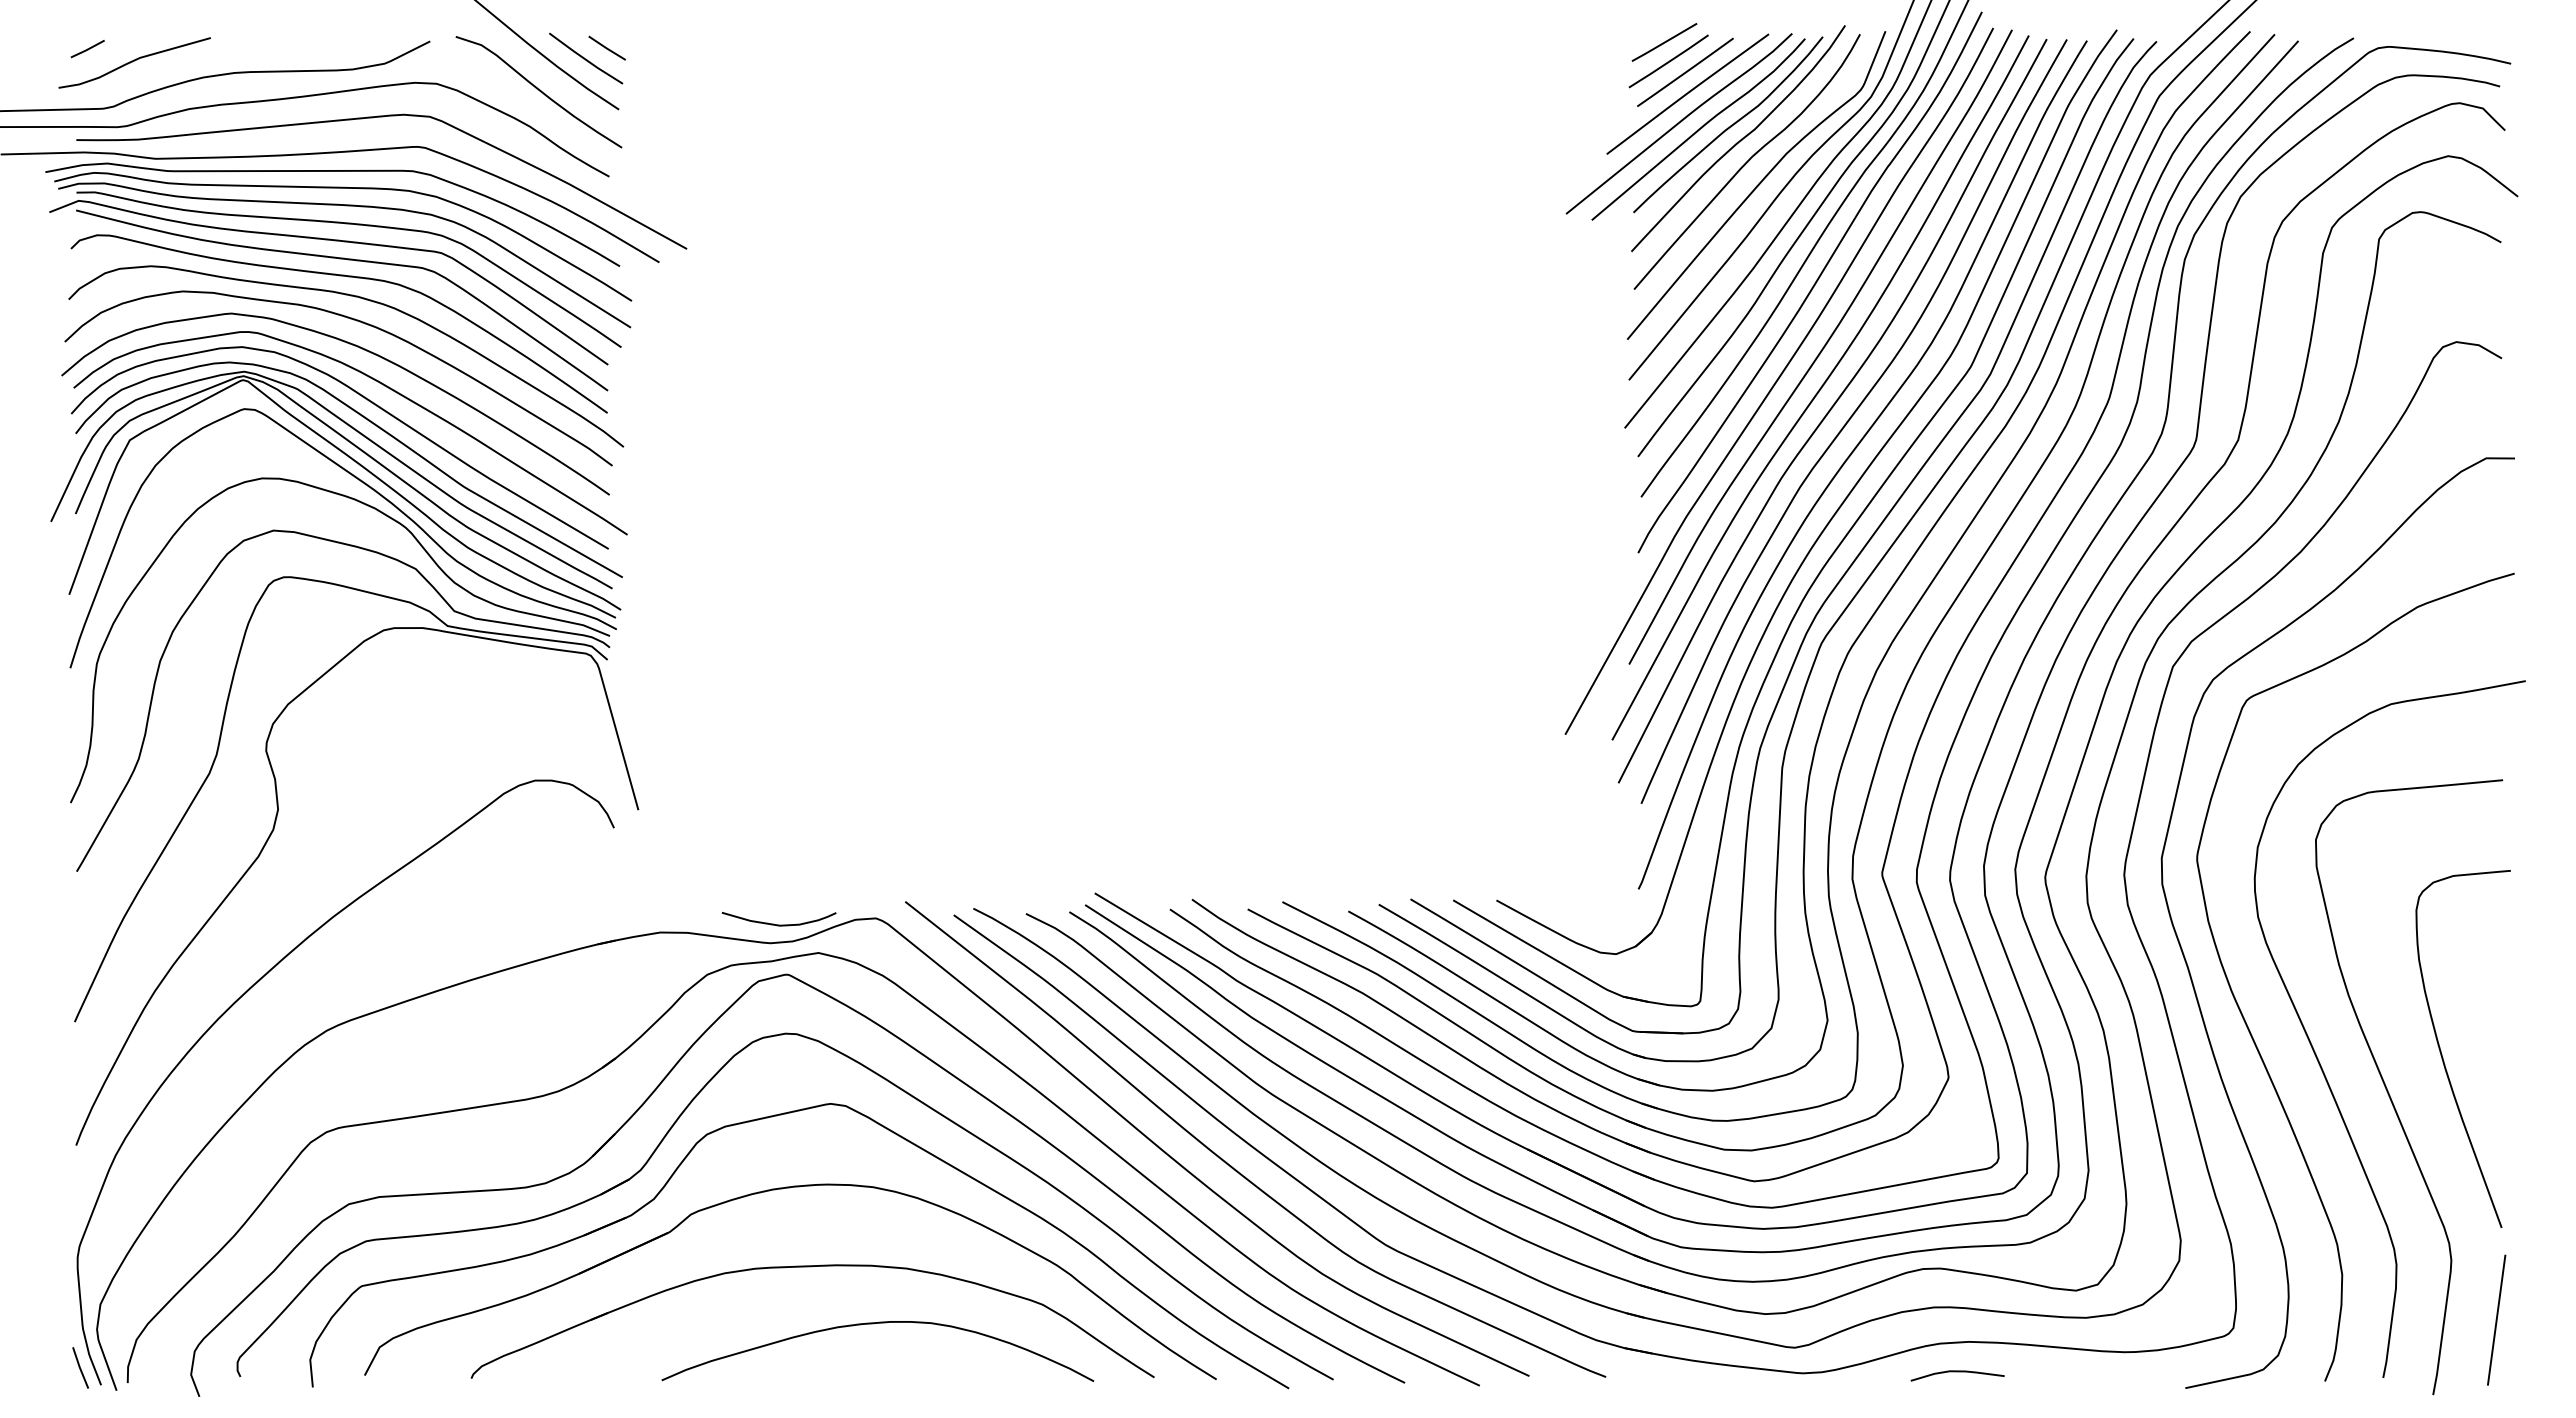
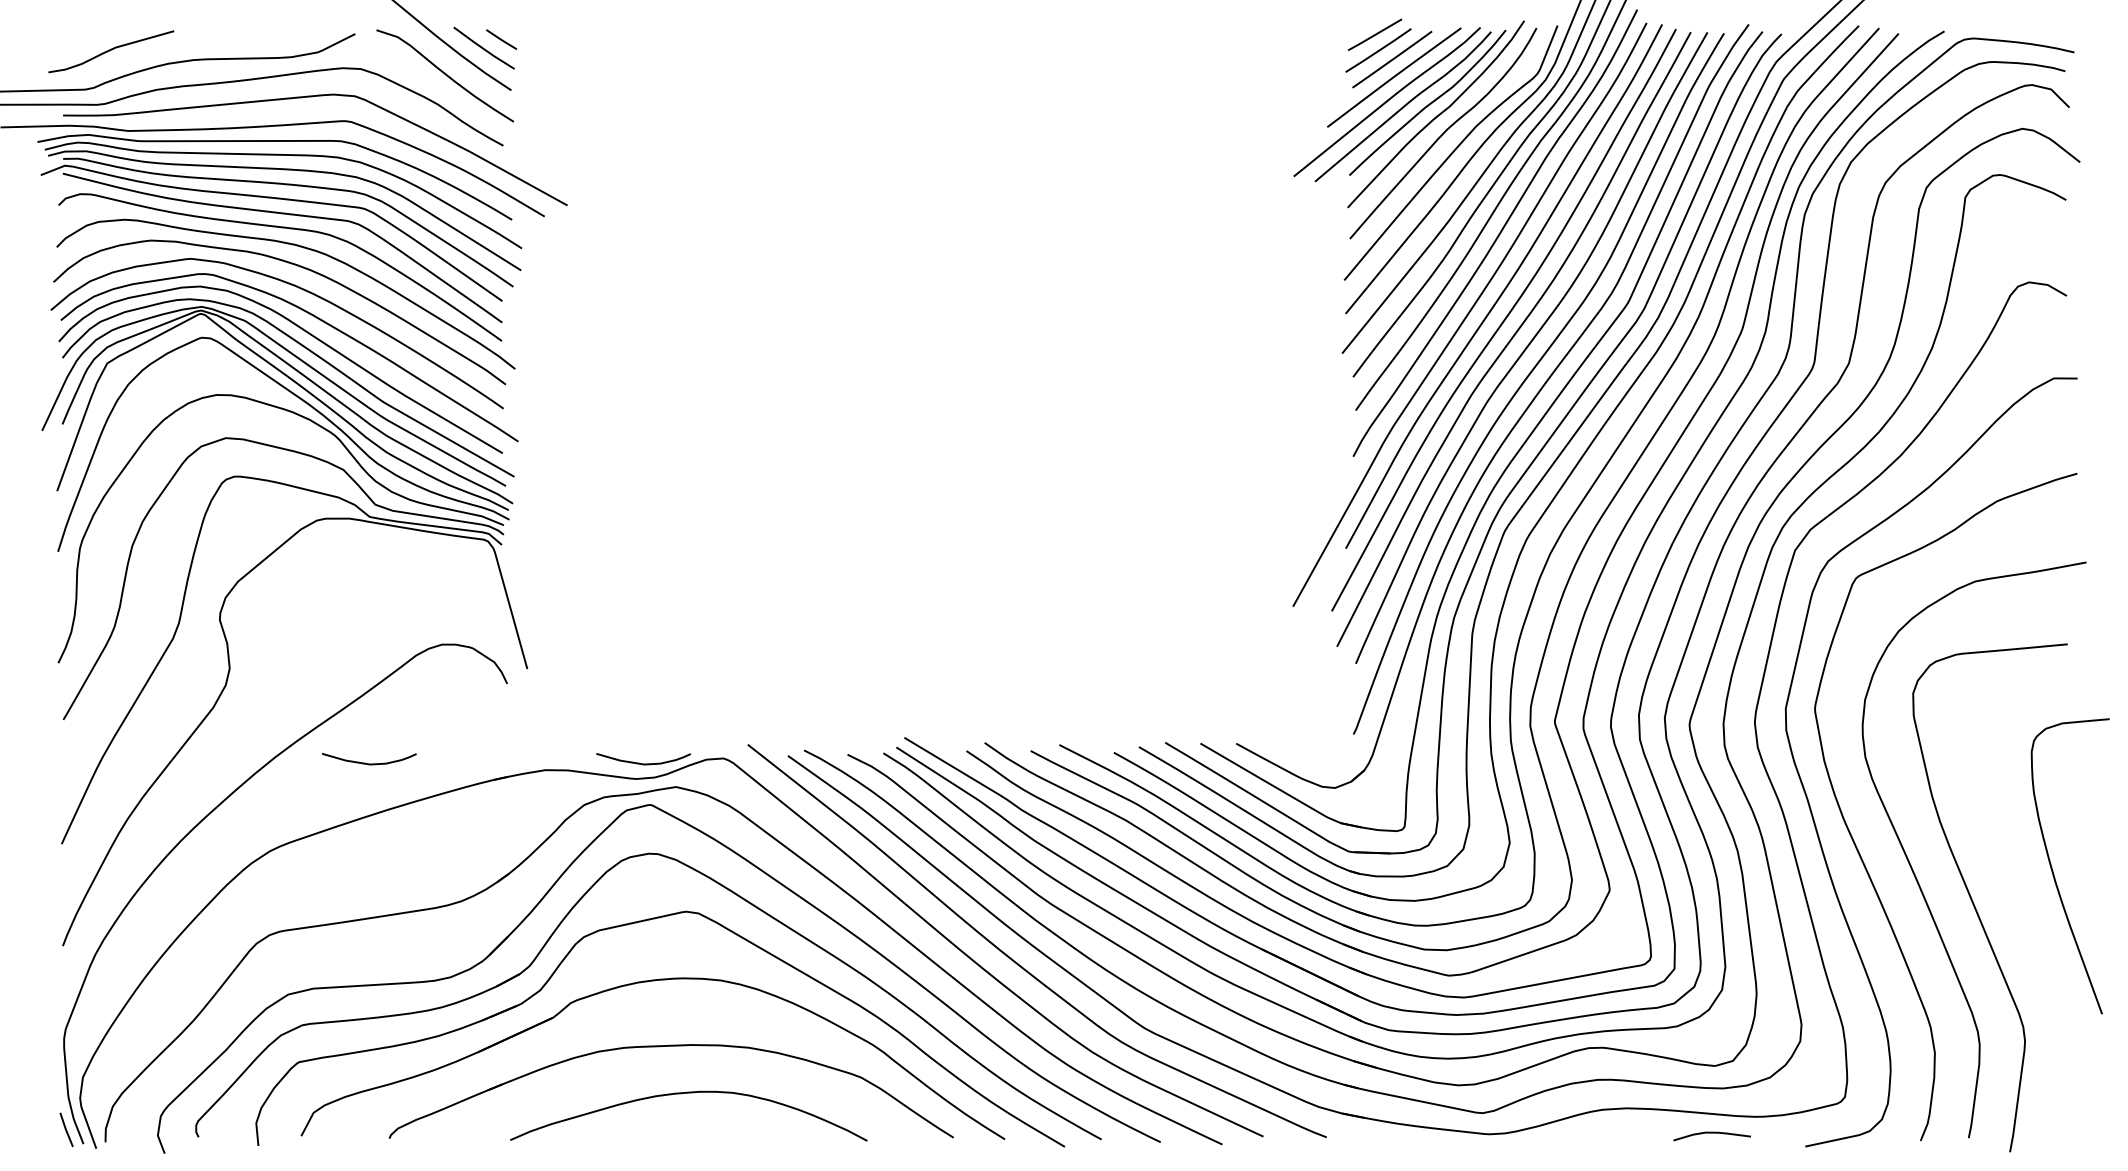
line: (87, 49) -> (72, 40), removed
curve: (446, 924) -> (368, 763), added
curve: (2442, 1054) -> (2053, 870), moved
line: (2496, 1319) -> (2062, 1089), removed
curve: (873, 1324) -> (685, 1093), moved
curve: (1957, 1372) -> (1712, 1133), moved

